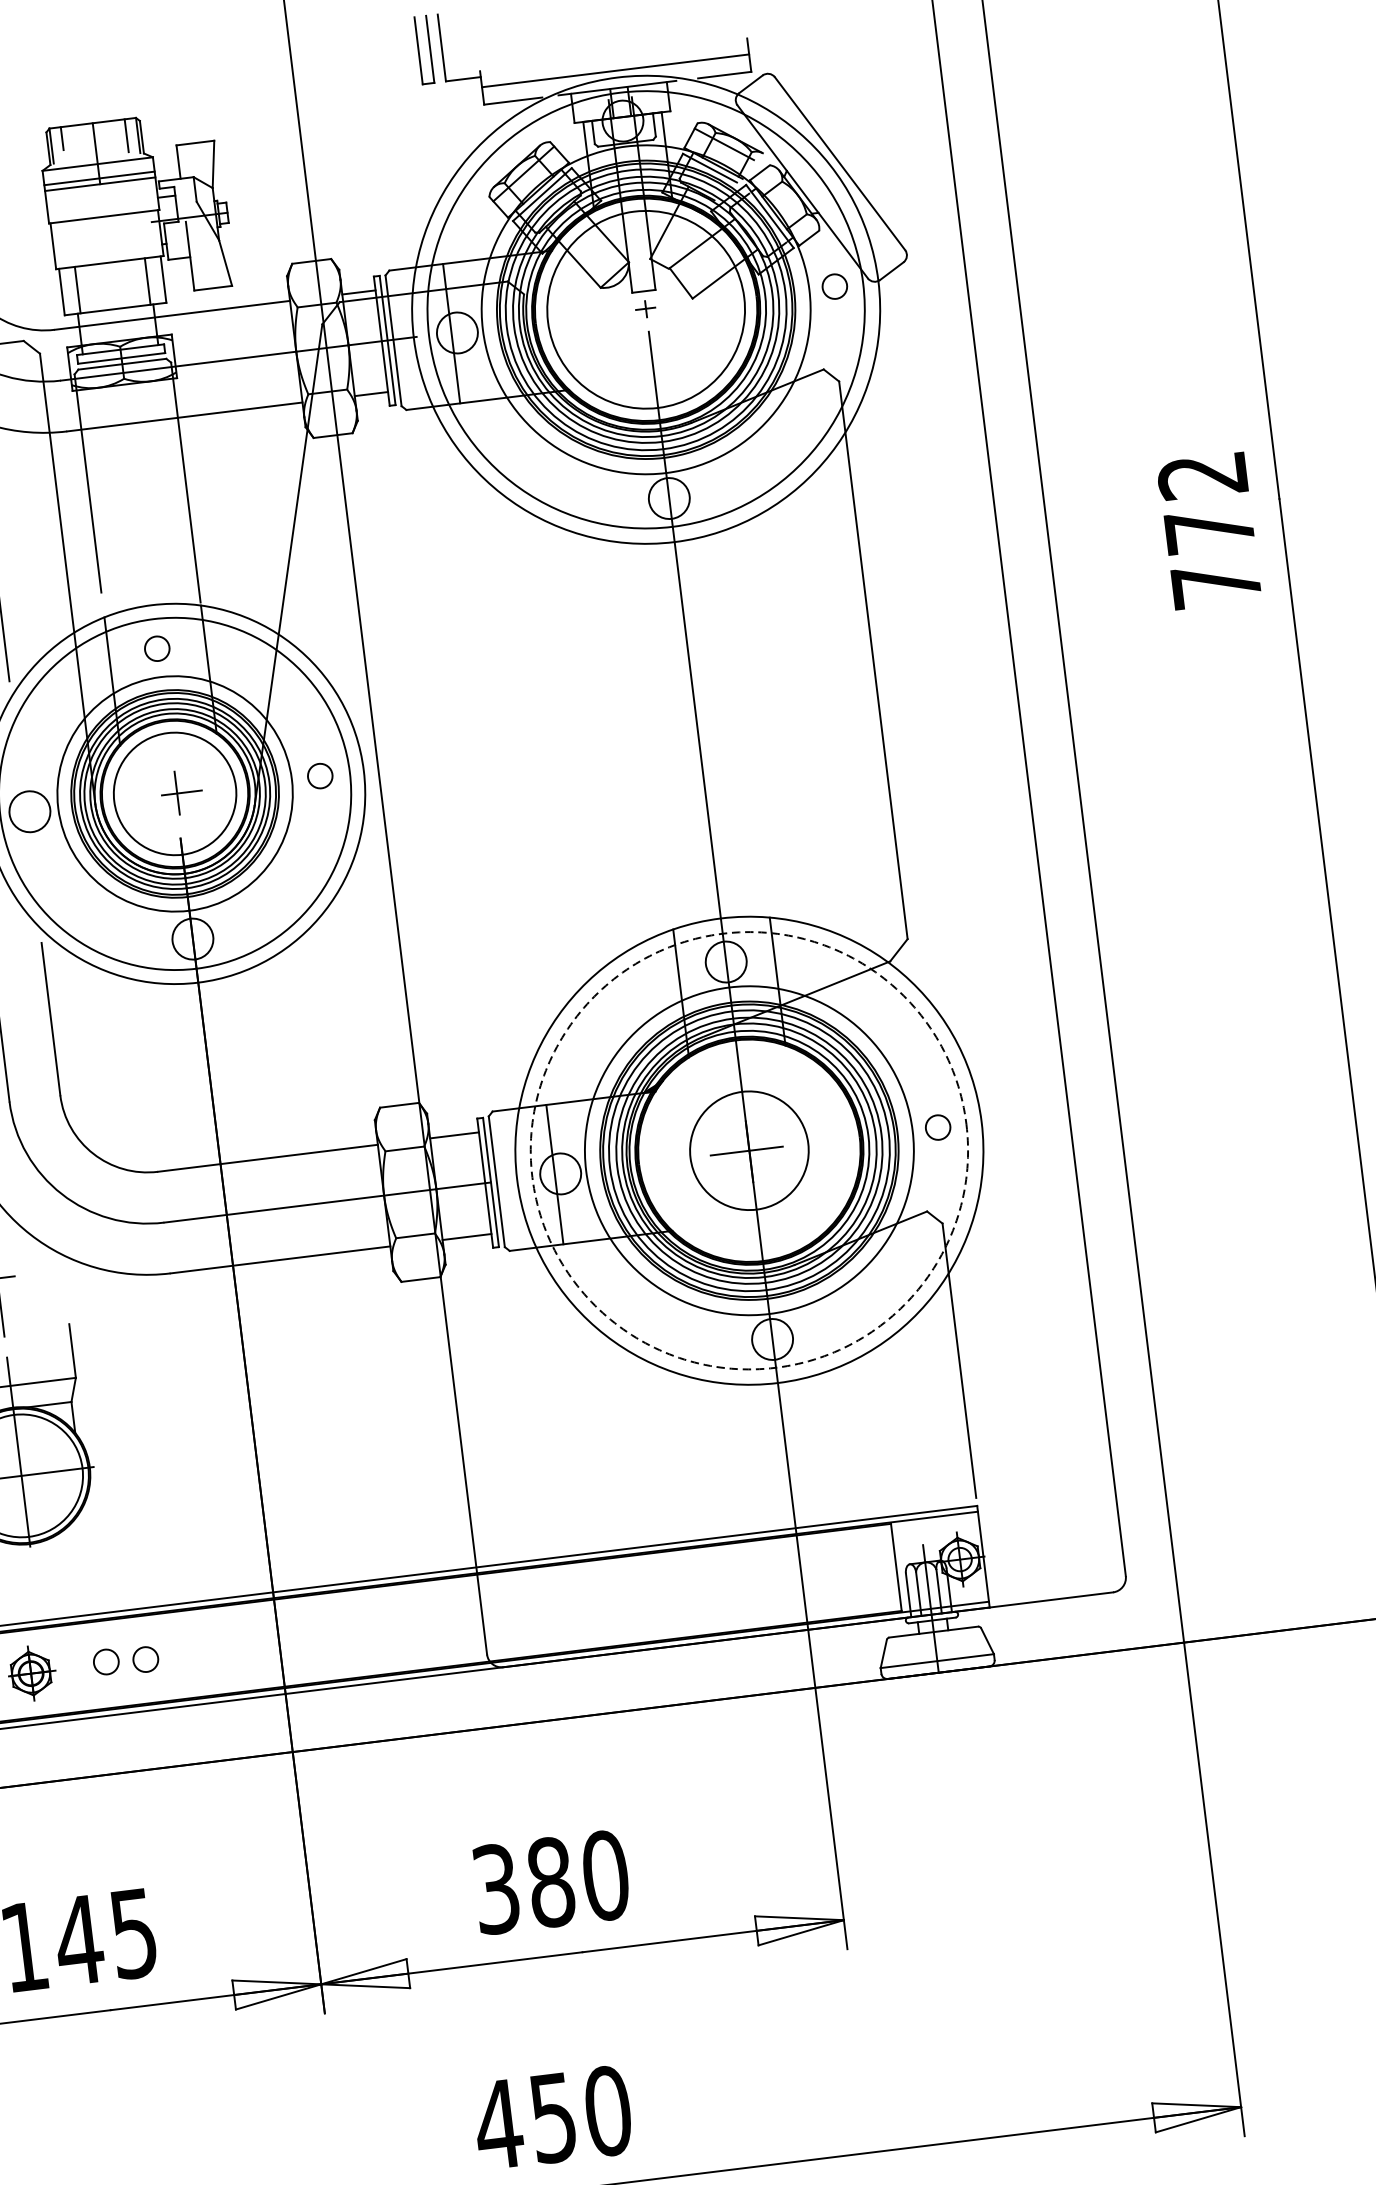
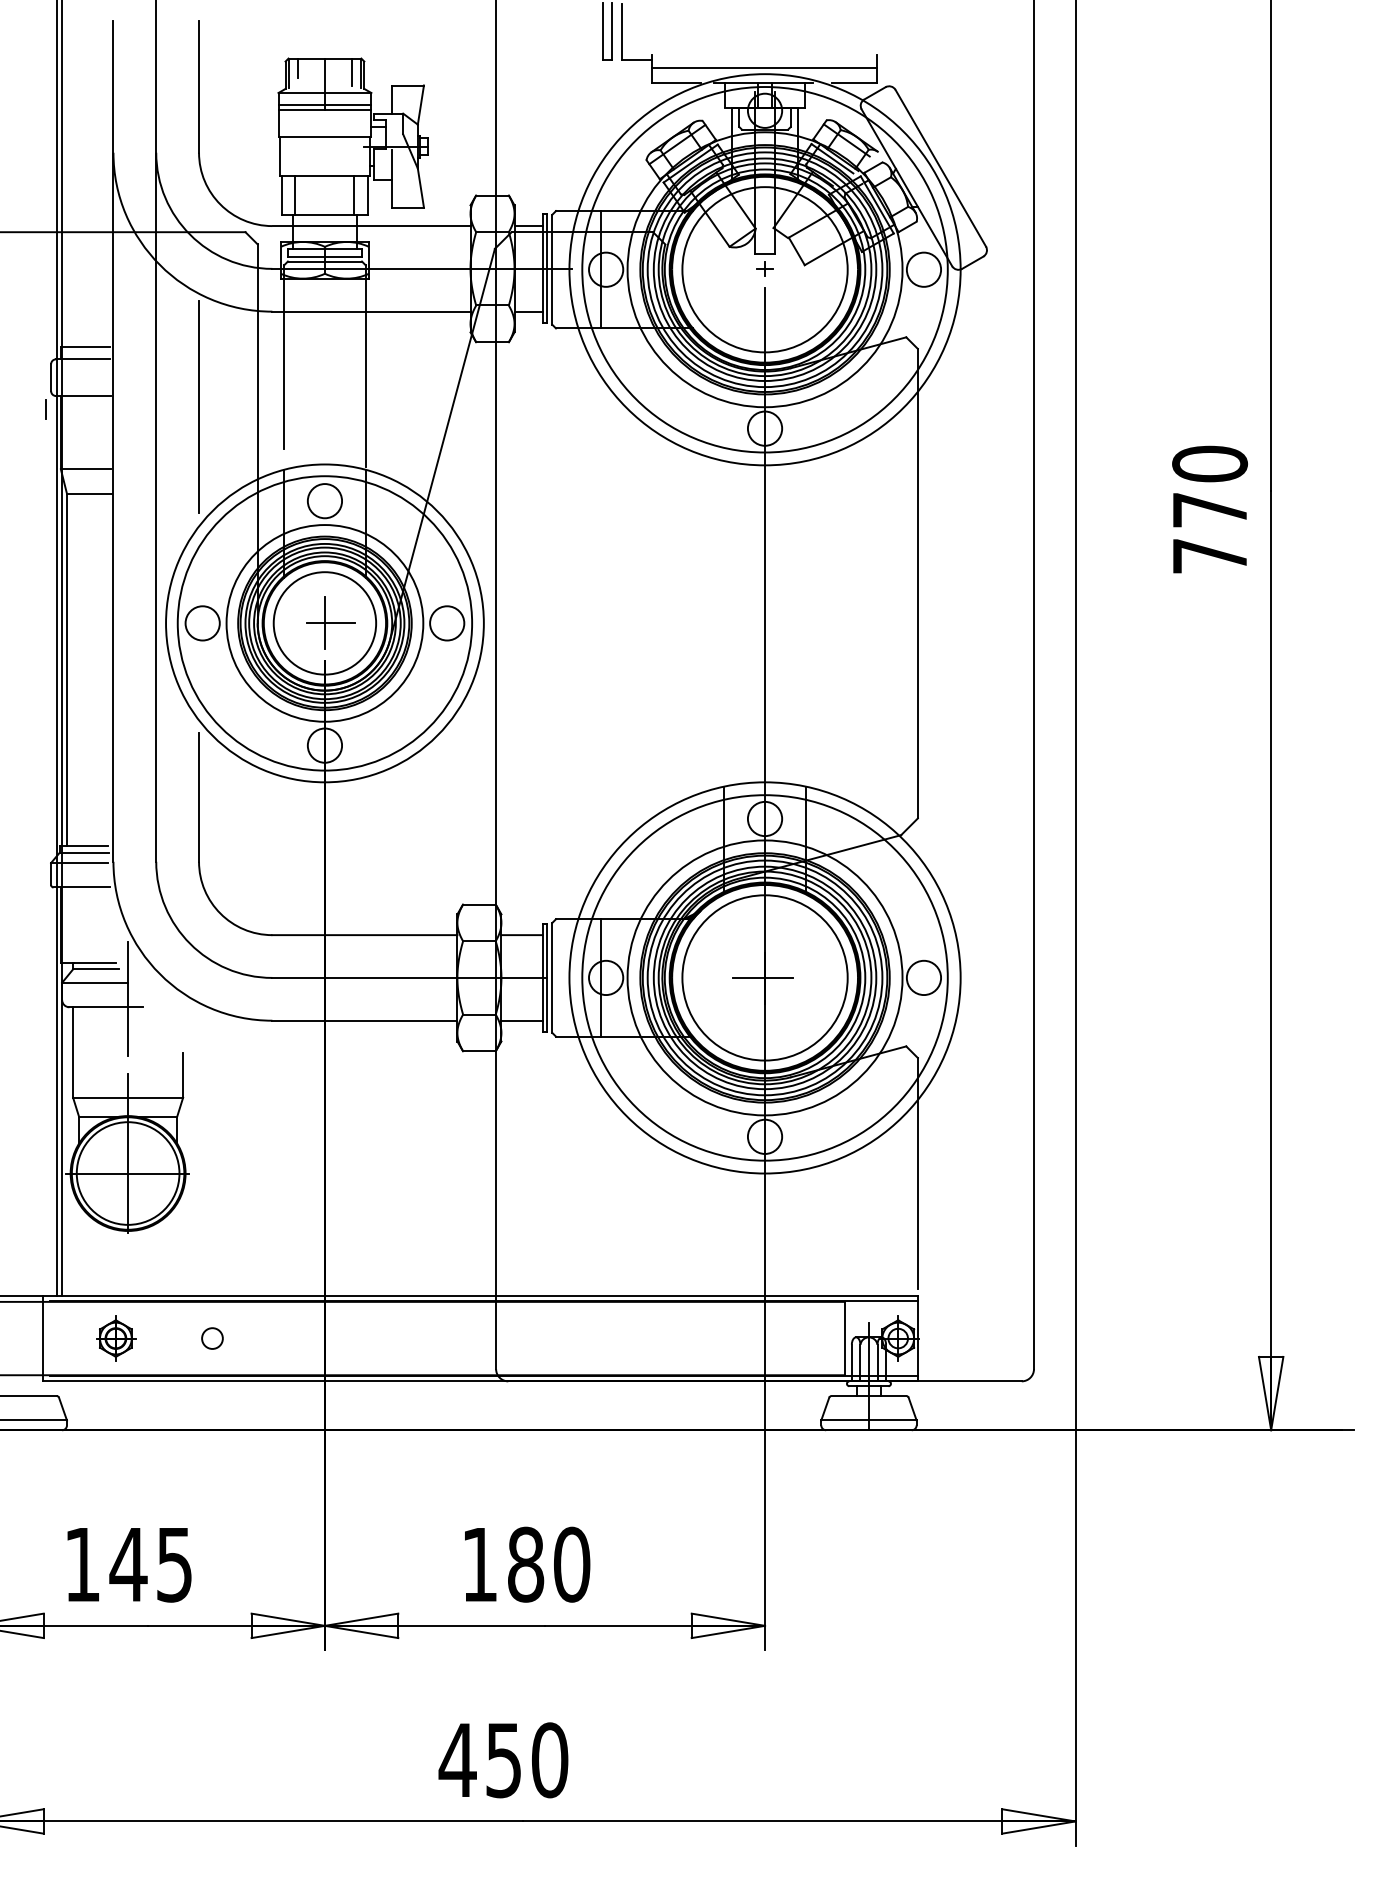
circle: (834, 286) -> (923, 269), size x1.67
text: (1203, 474) -> (1210, 463), 772 -> 770
circle: (156, 649) -> (324, 501), size x1.67
circle: (320, 776) -> (447, 623), size x1.67
part: (181, 792) -> (330, 622), size x1.43
circle: (937, 1127) -> (923, 977), size x1.67
circle: (748, 1150) -> (764, 977), dashed -> solid
circle: (748, 1150) -> (764, 977), size x1.67
circle: (106, 1661) -> (179, 1336), removed
text: (495, 1888) -> (479, 1564), 380 -> 180

